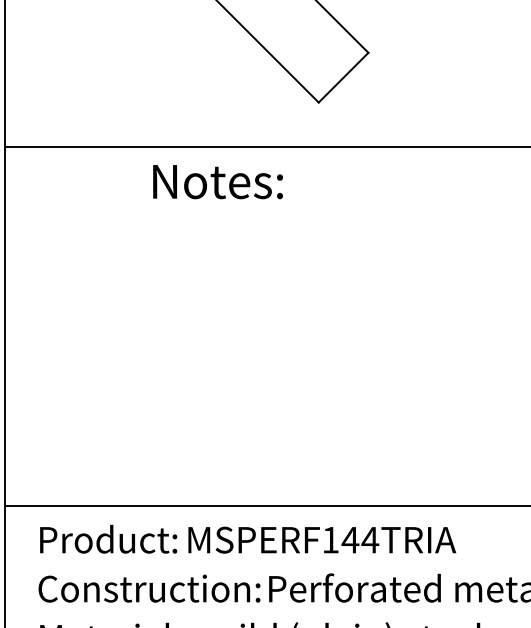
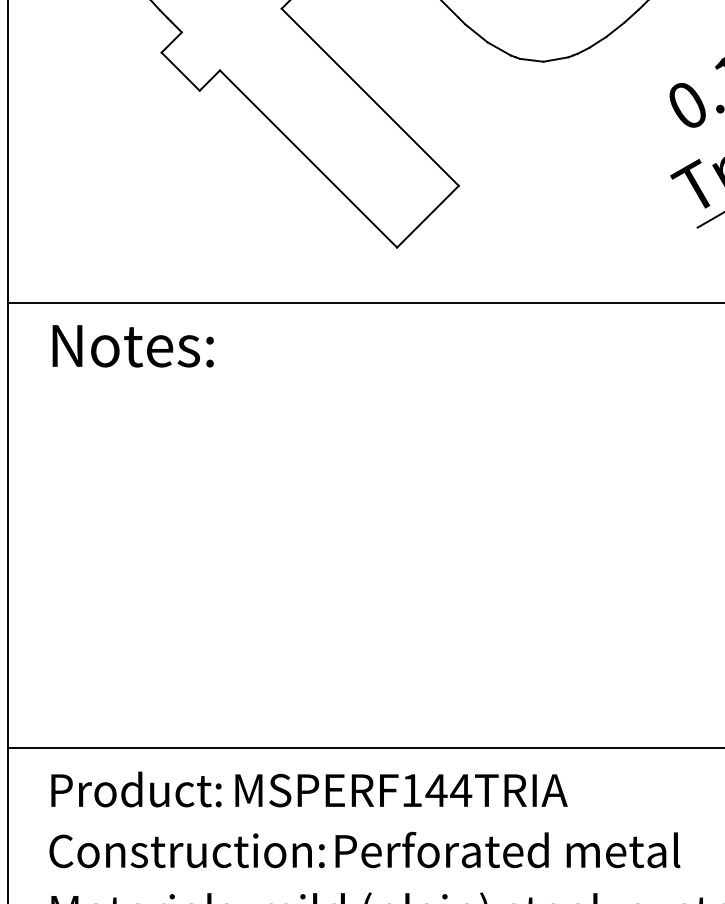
text: (217, 182) -> (132, 346), moved

